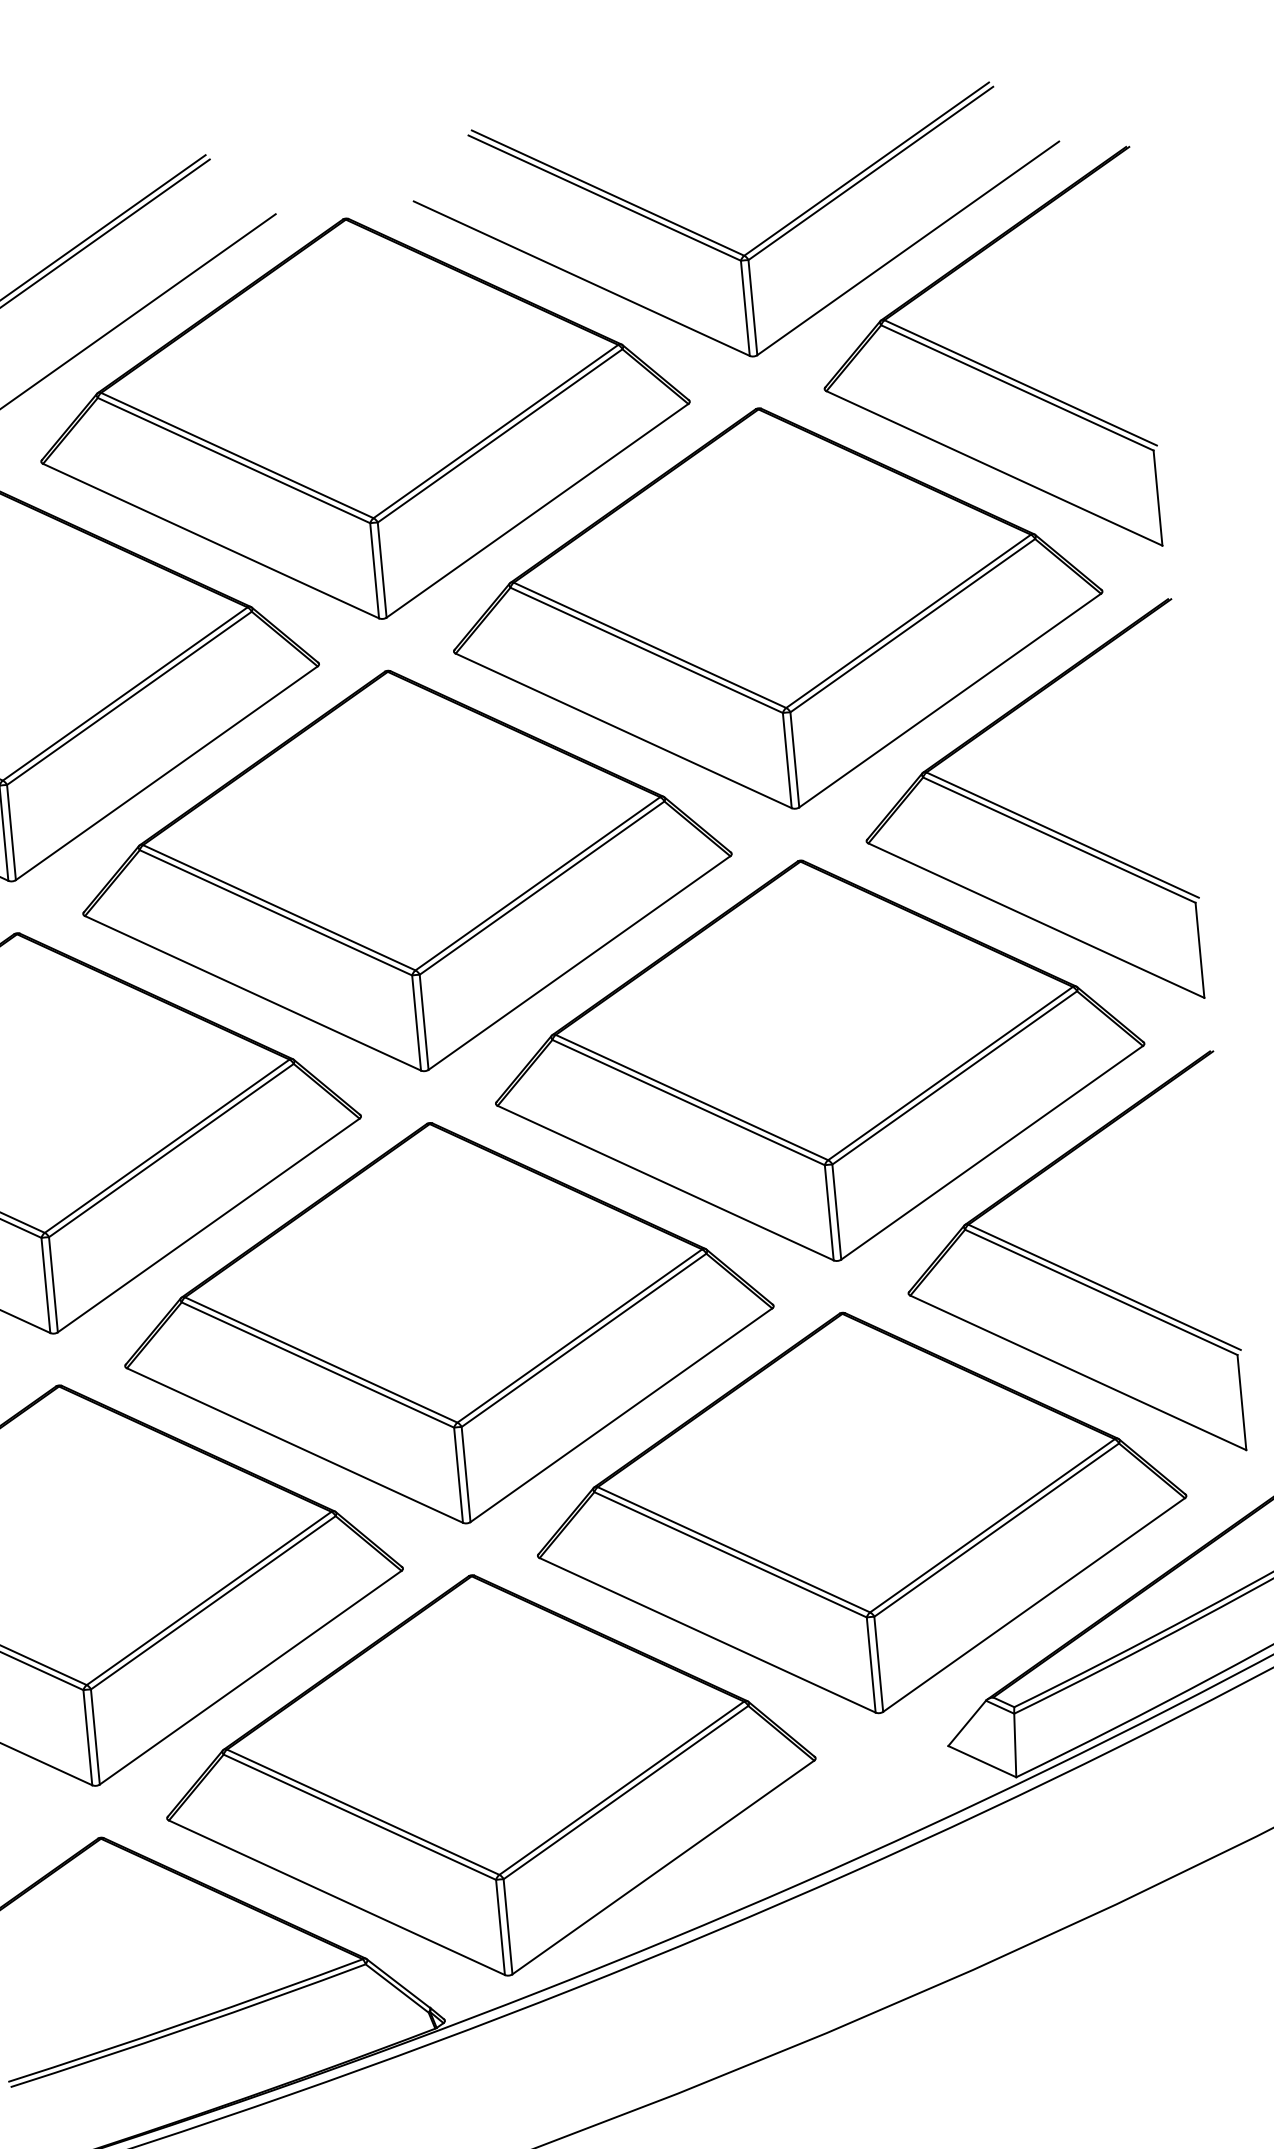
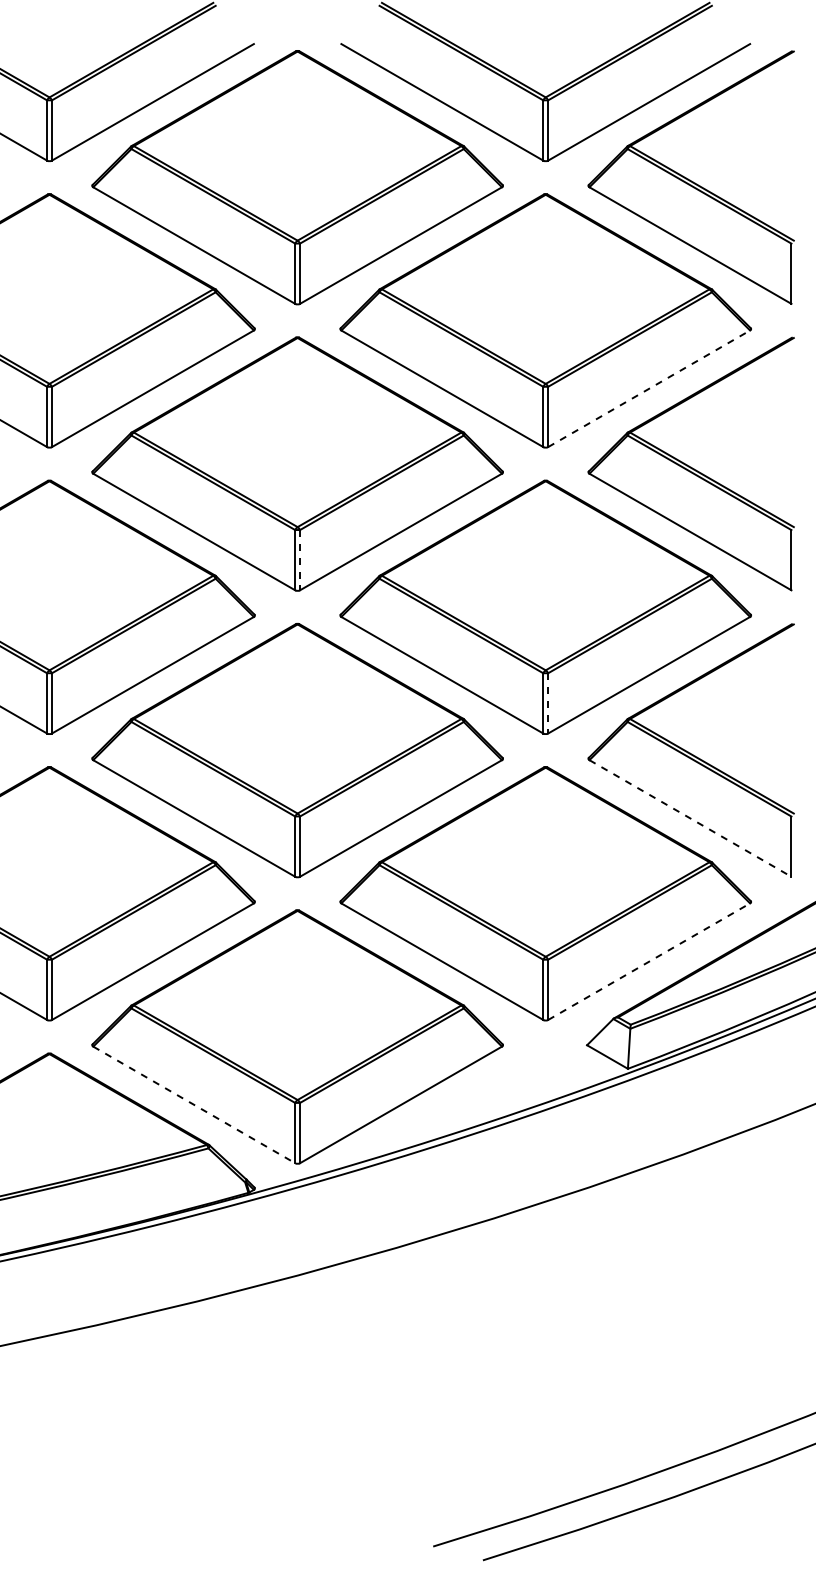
line: (950, 700) -> (649, 388), solid -> dashed
line: (424, 1022) -> (300, 560), solid -> dashed
line: (837, 1212) -> (548, 703), solid -> dashed
line: (1078, 1372) -> (690, 818), solid -> dashed
line: (1034, 1604) -> (649, 961), solid -> dashed
line: (337, 1897) -> (194, 1104), solid -> dashed

